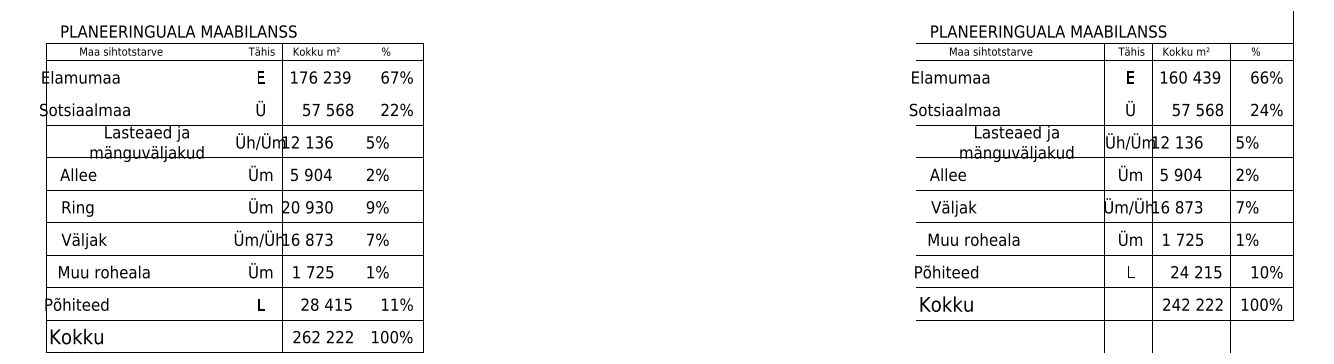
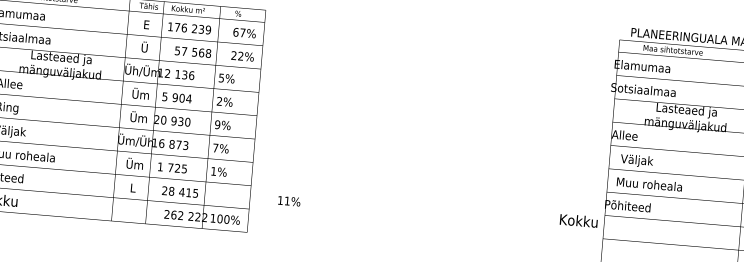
text: (947, 174) -> (624, 135), moved
text: (946, 303) -> (578, 220), moved
text: (397, 304) -> (289, 201), moved
text: (322, 336) -> (185, 215), moved

